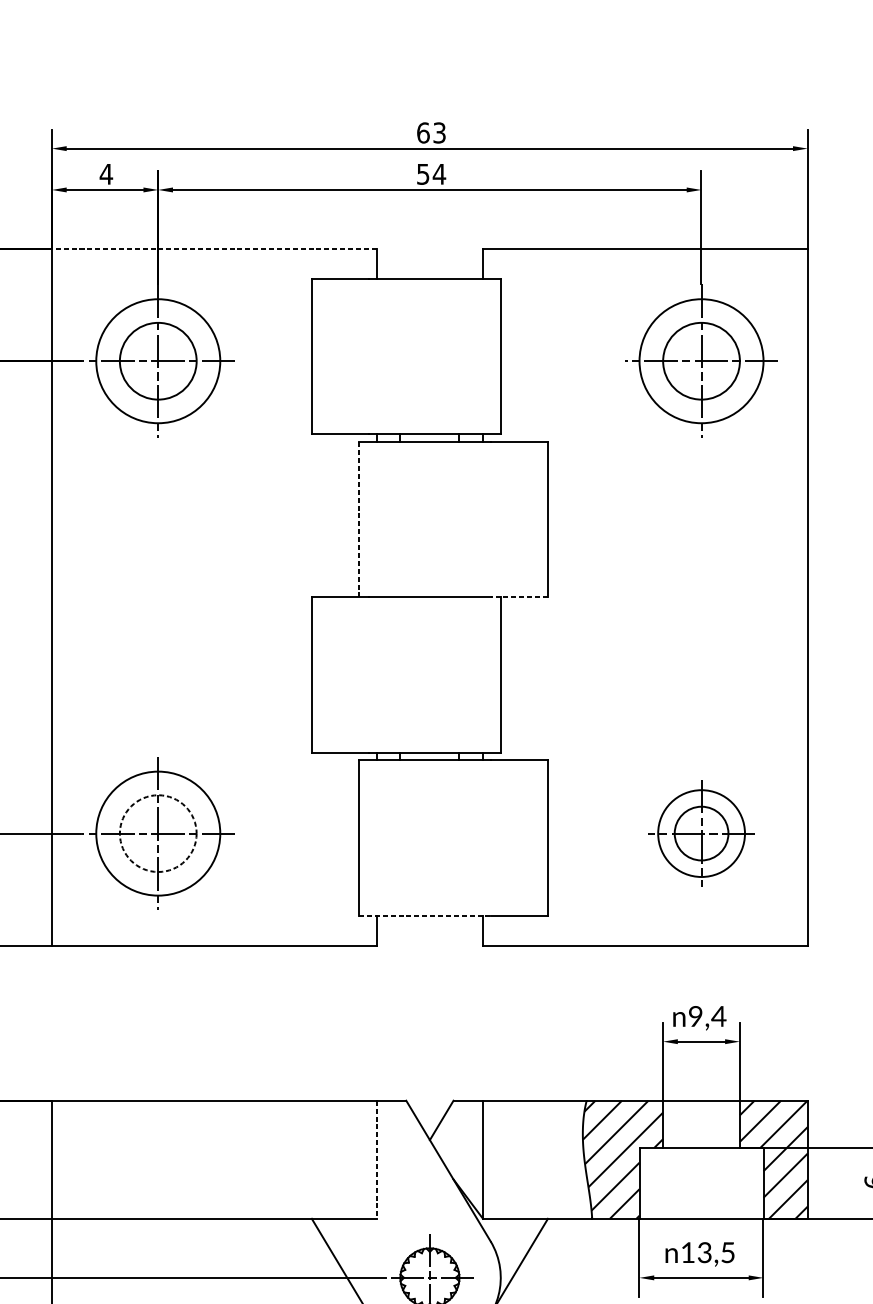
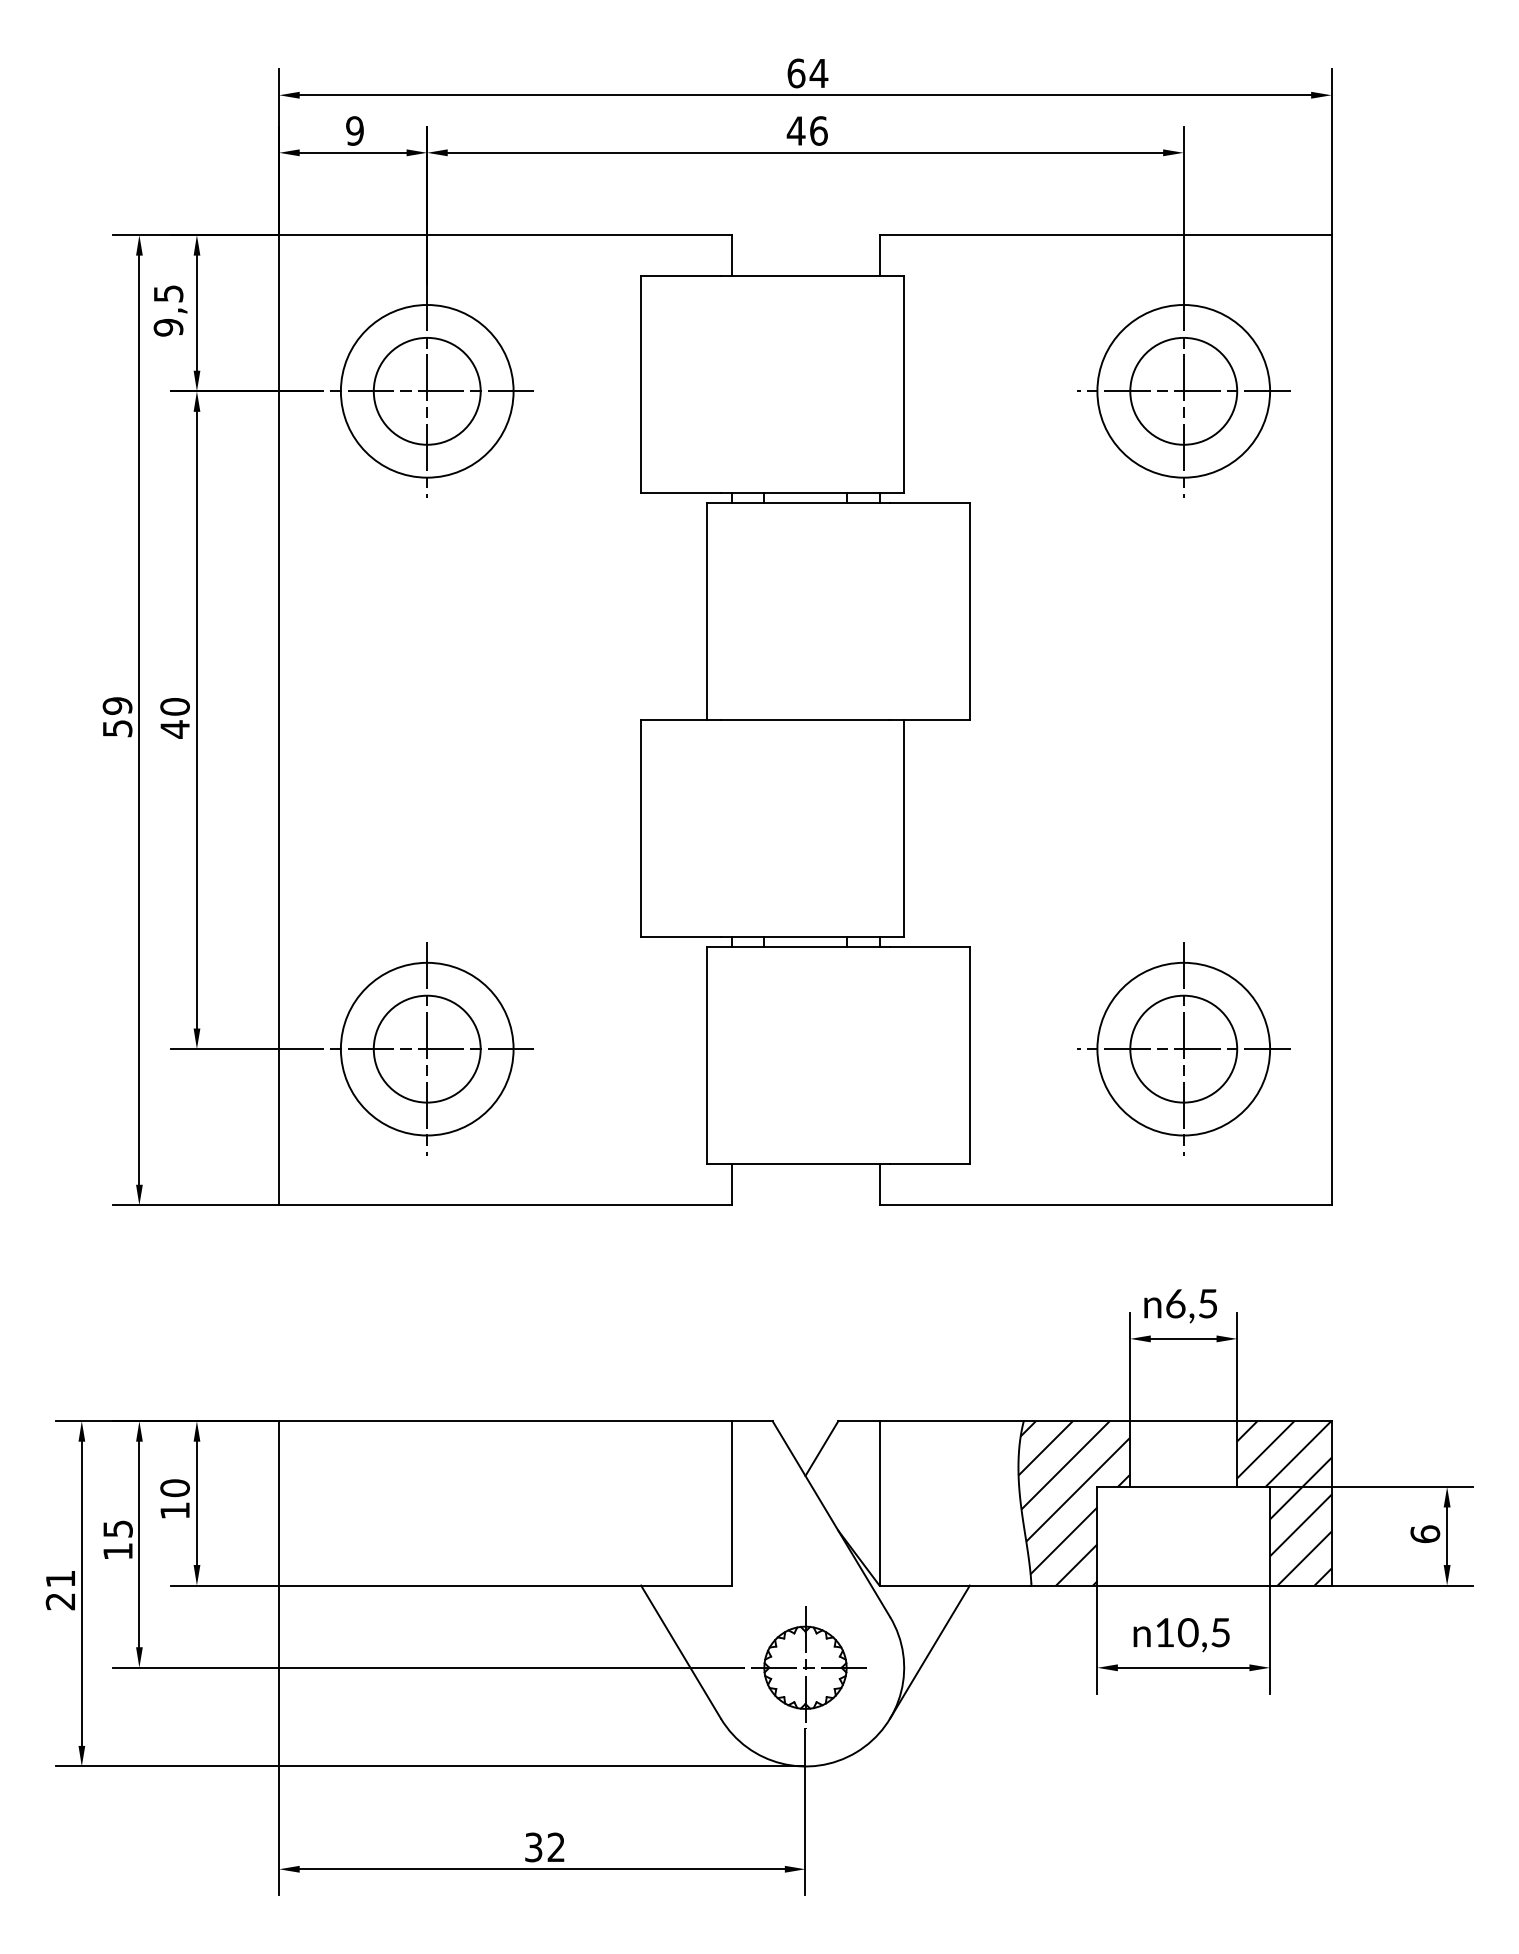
text: (439, 133) -> (818, 73), 63 -> 64
text: (106, 173) -> (354, 130), 4 -> 9
text: (431, 173) -> (807, 130), 54 -> 46
line: (213, 249) -> (504, 235), dashed -> solid
line: (358, 519) -> (706, 611), dashed -> solid
line: (519, 597) -> (930, 720), dashed -> solid
circle: (157, 833) -> (426, 1048), dashed -> solid
part: (701, 833) -> (1183, 1048), size x1.43
line: (424, 916) -> (798, 1164), dashed -> solid
text: (707, 1016) -> (1192, 1303), 9,4 -> 6,5
line: (376, 1159) -> (731, 1503), dashed -> solid
text: (704, 1252) -> (1188, 1632), 13,5 -> 10,5

